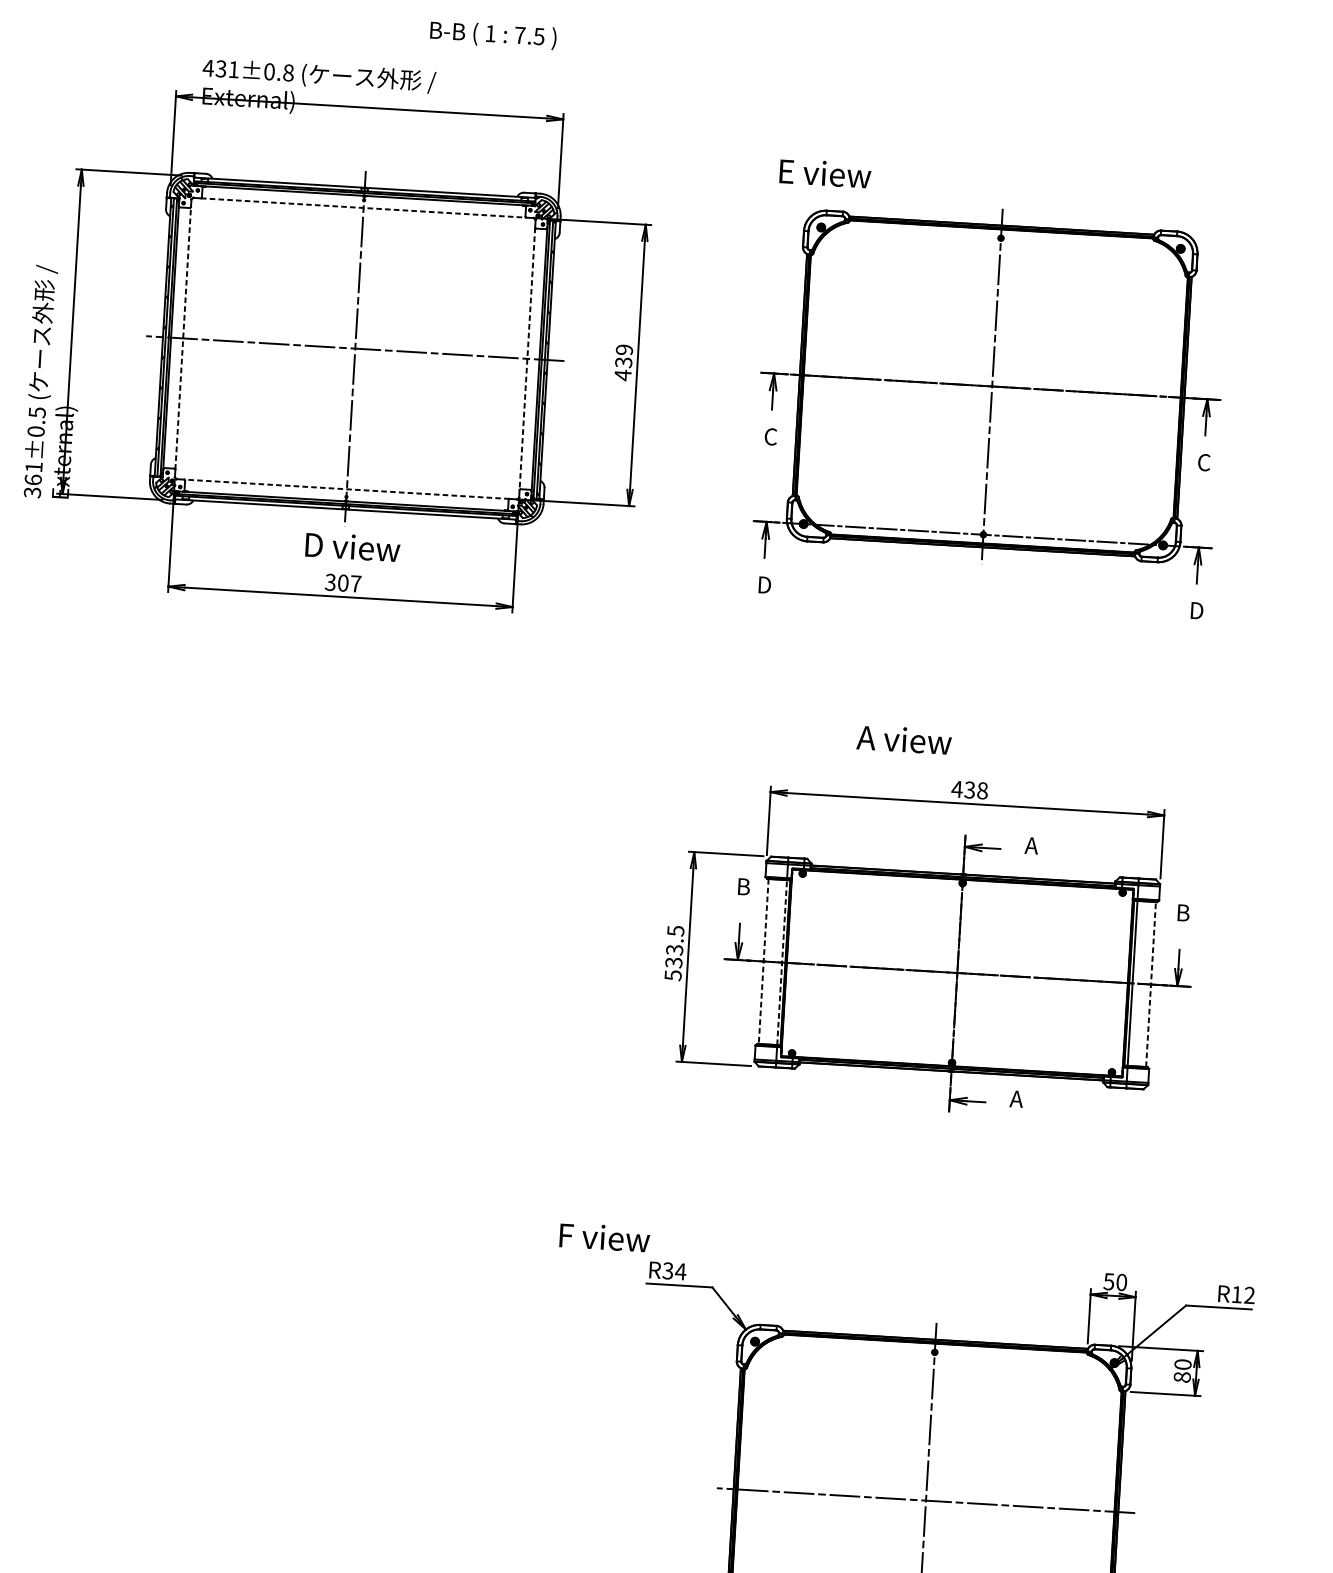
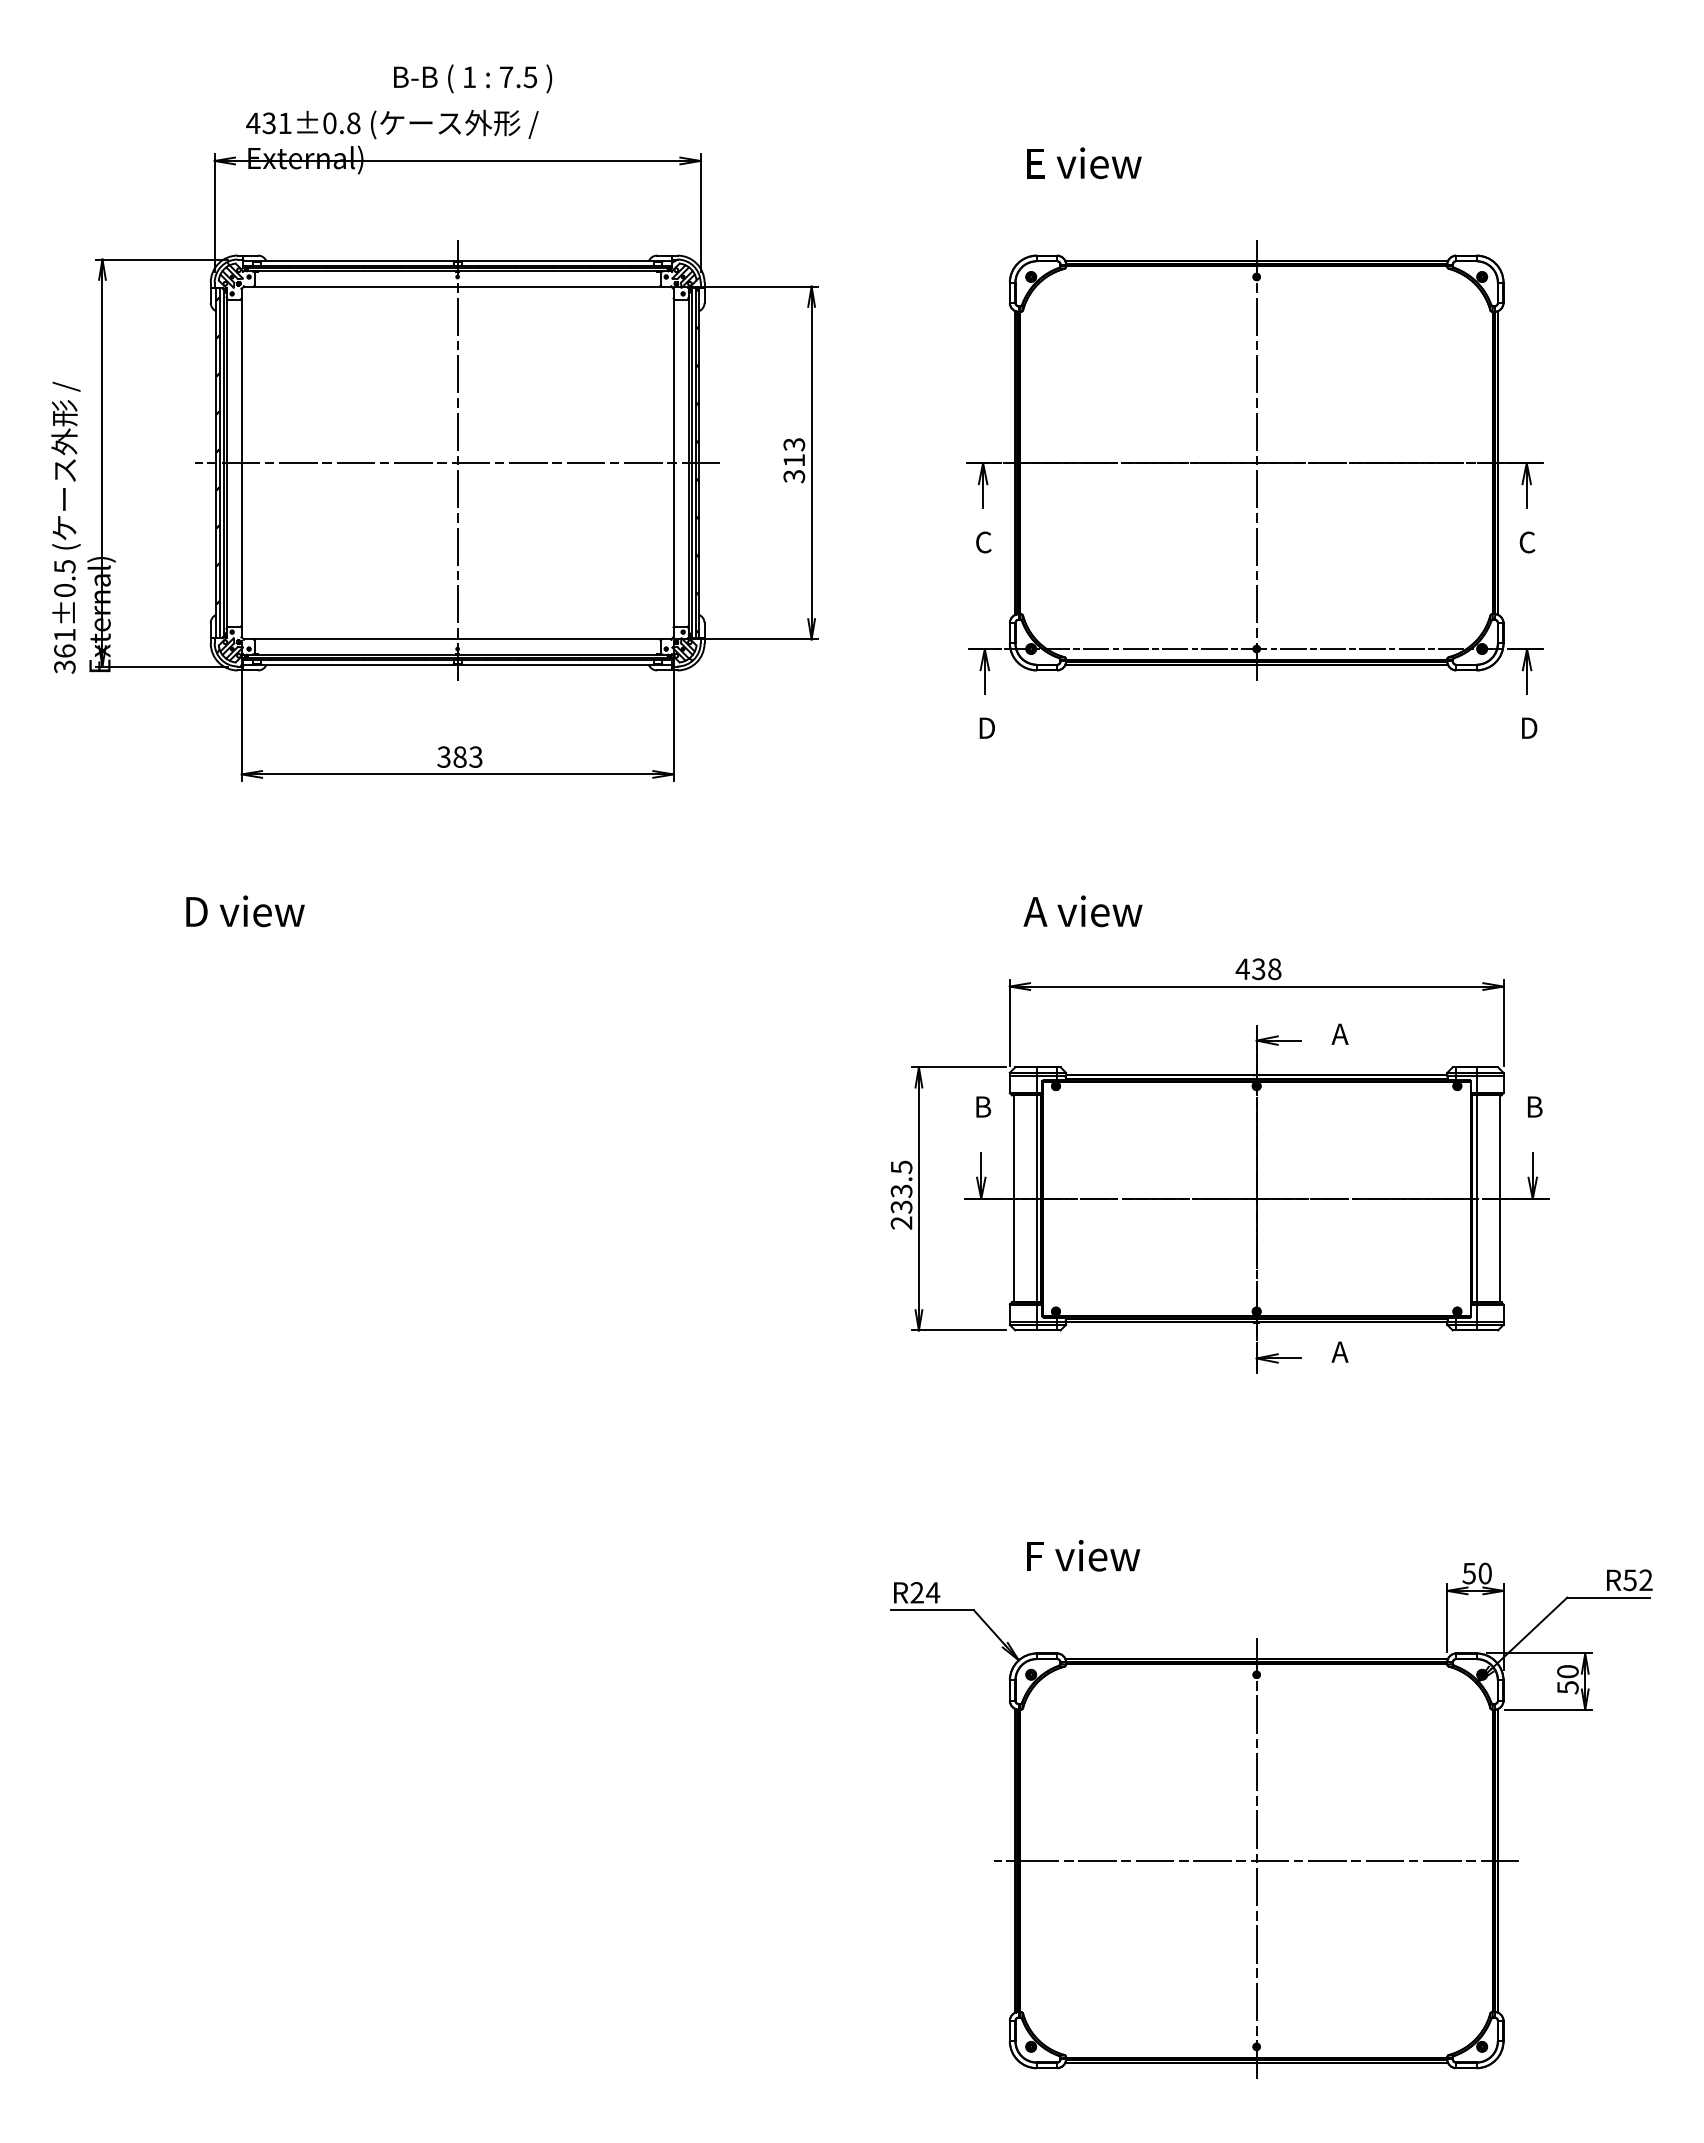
text: (493, 34) -> (473, 78), moved
text: (825, 173) -> (1084, 163), moved
line: (364, 207) -> (458, 286), dashed -> solid
line: (182, 338) -> (241, 463), dashed -> solid
line: (527, 359) -> (673, 463), dashed -> solid
text: (623, 362) -> (794, 460), 439 -> 313
line: (346, 489) -> (457, 639), dashed -> solid
text: (352, 547) -> (245, 911), moved
text: (349, 583) -> (467, 756), 307 -> 383
text: (903, 739) -> (1082, 911), moved
line: (763, 962) -> (1013, 1199), dashed -> solid
line: (781, 962) -> (1036, 1198), dashed -> solid
text: (673, 975) -> (901, 1222), 533.5 -> 233.5
line: (1150, 984) -> (1499, 1198), dashed -> solid
text: (604, 1237) -> (1083, 1555), moved
text: (667, 1270) -> (916, 1592), R34 -> R24
text: (1236, 1294) -> (1629, 1580), R12 -> R52
text: (1181, 1377) -> (1567, 1687), 80 -> 50

